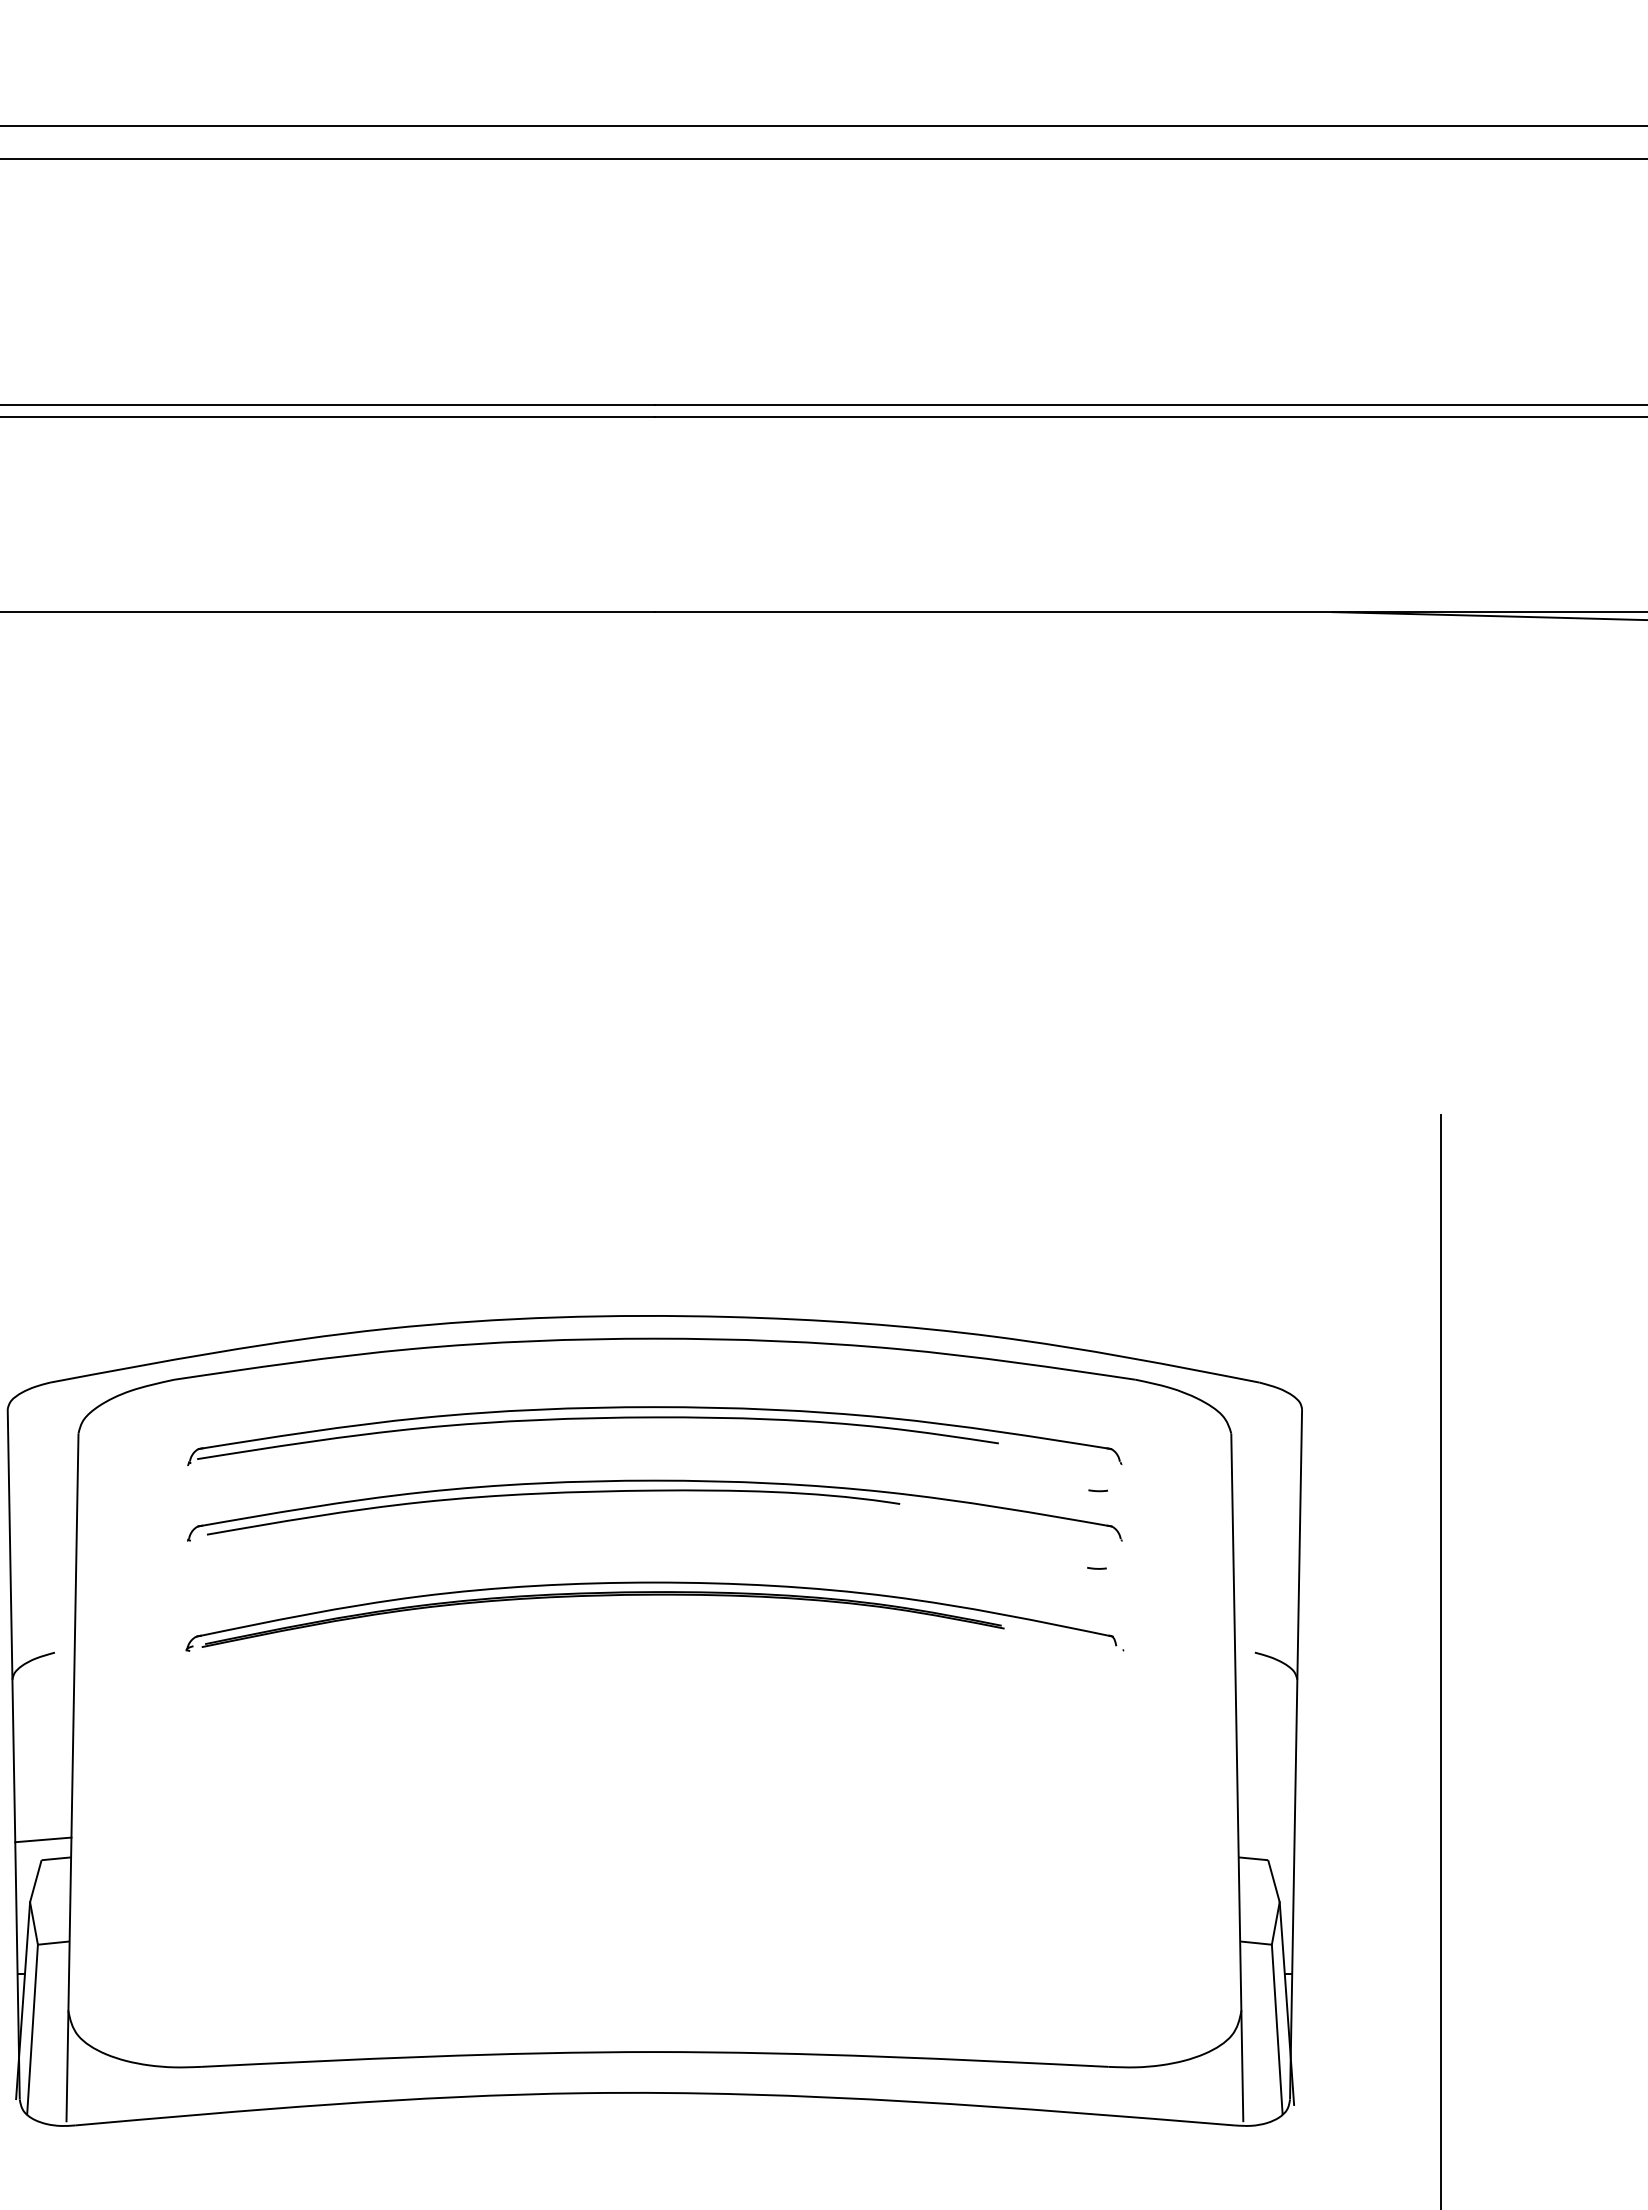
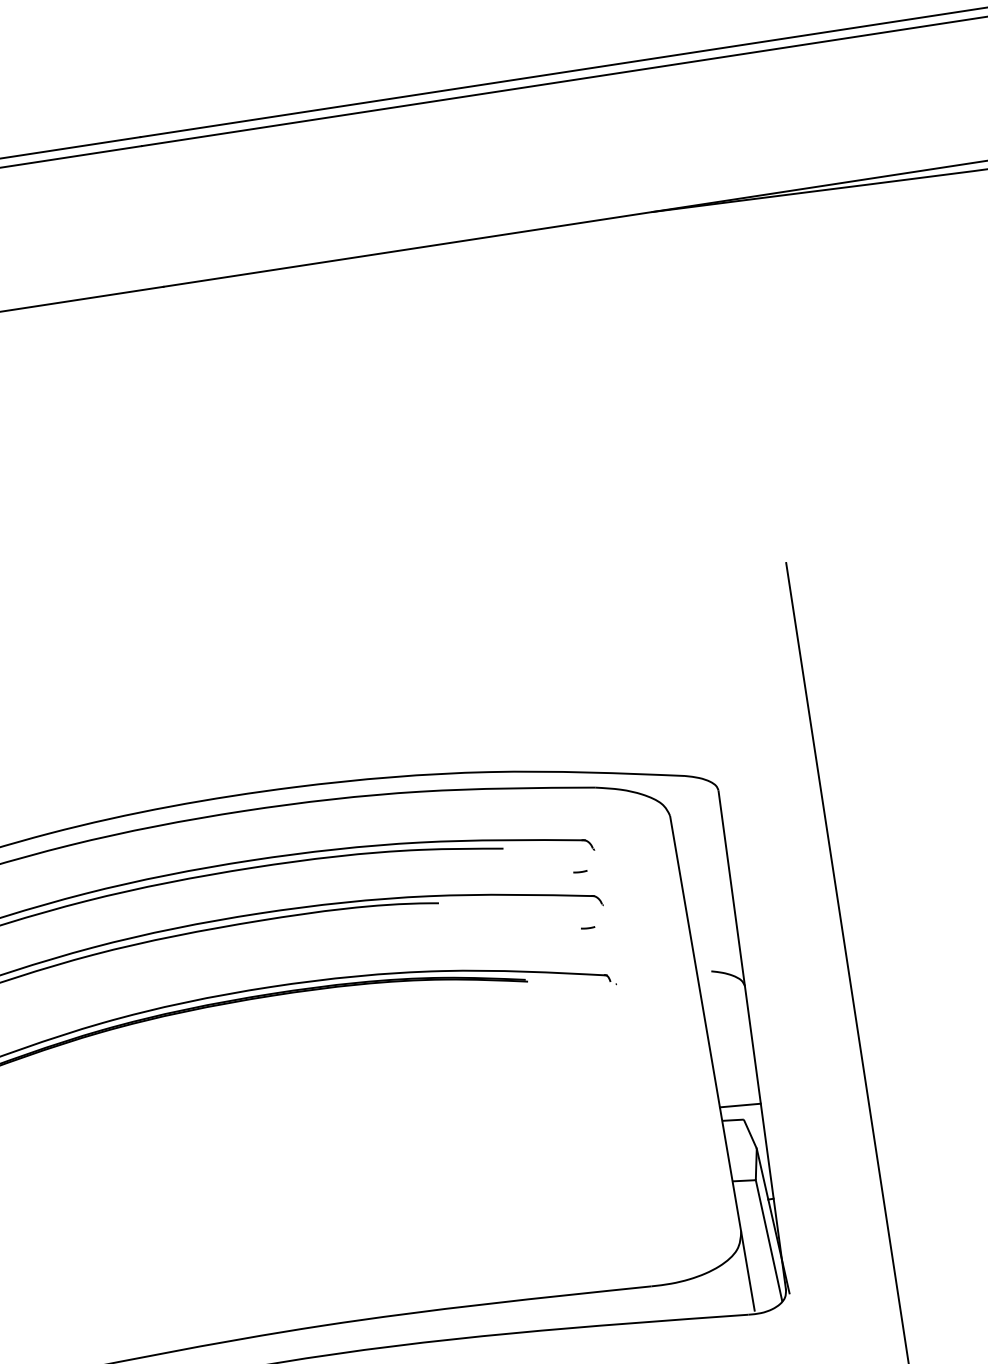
line: (1266, 1840) -> (740, 1105), added

